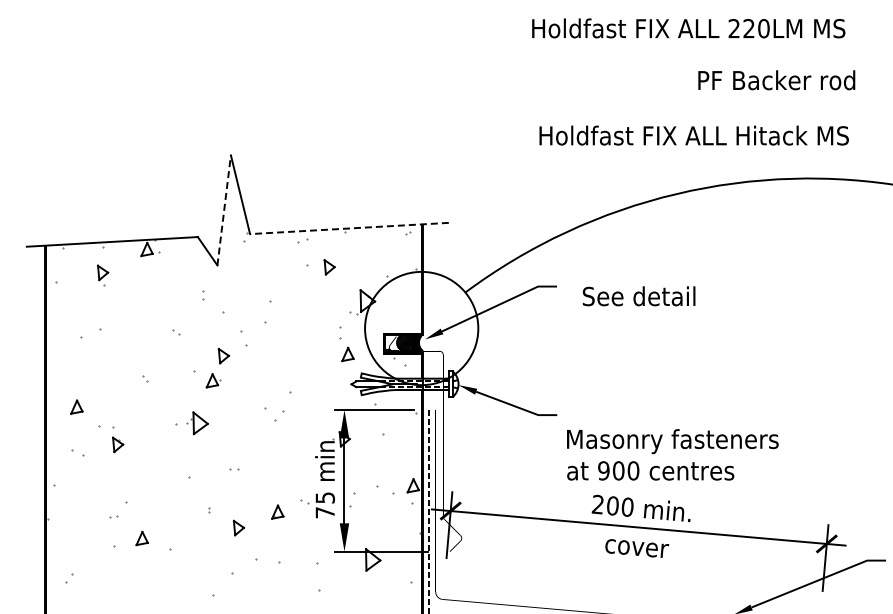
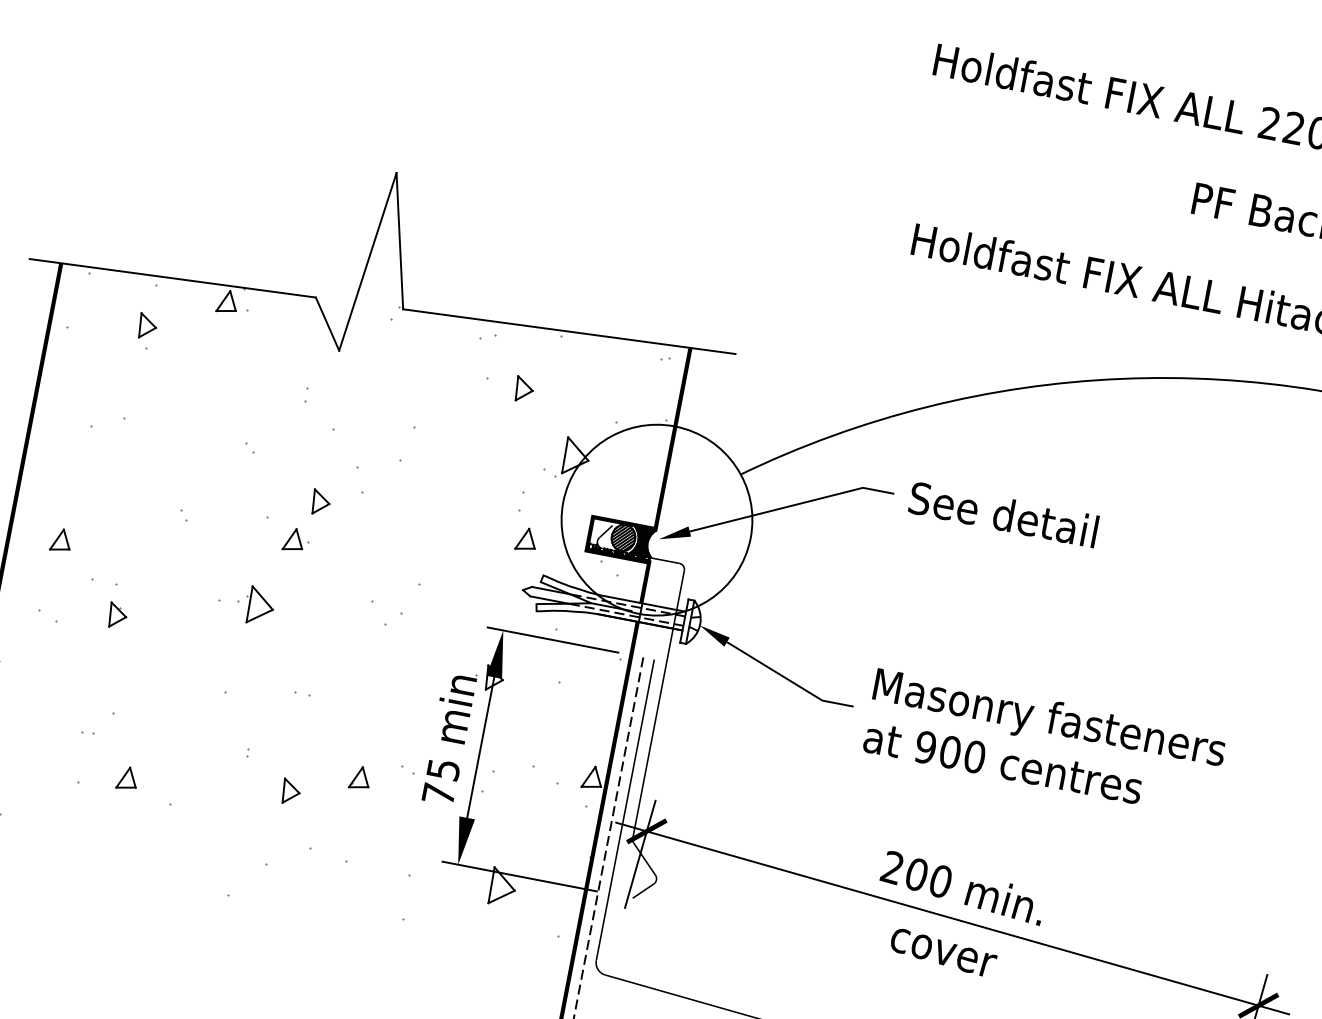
line: (224, 209) -> (368, 260), dashed -> solid
line: (349, 228) -> (569, 331), dashed -> solid
text: (638, 296) -> (1002, 514), moved
text: (672, 454) -> (1044, 742), moved

